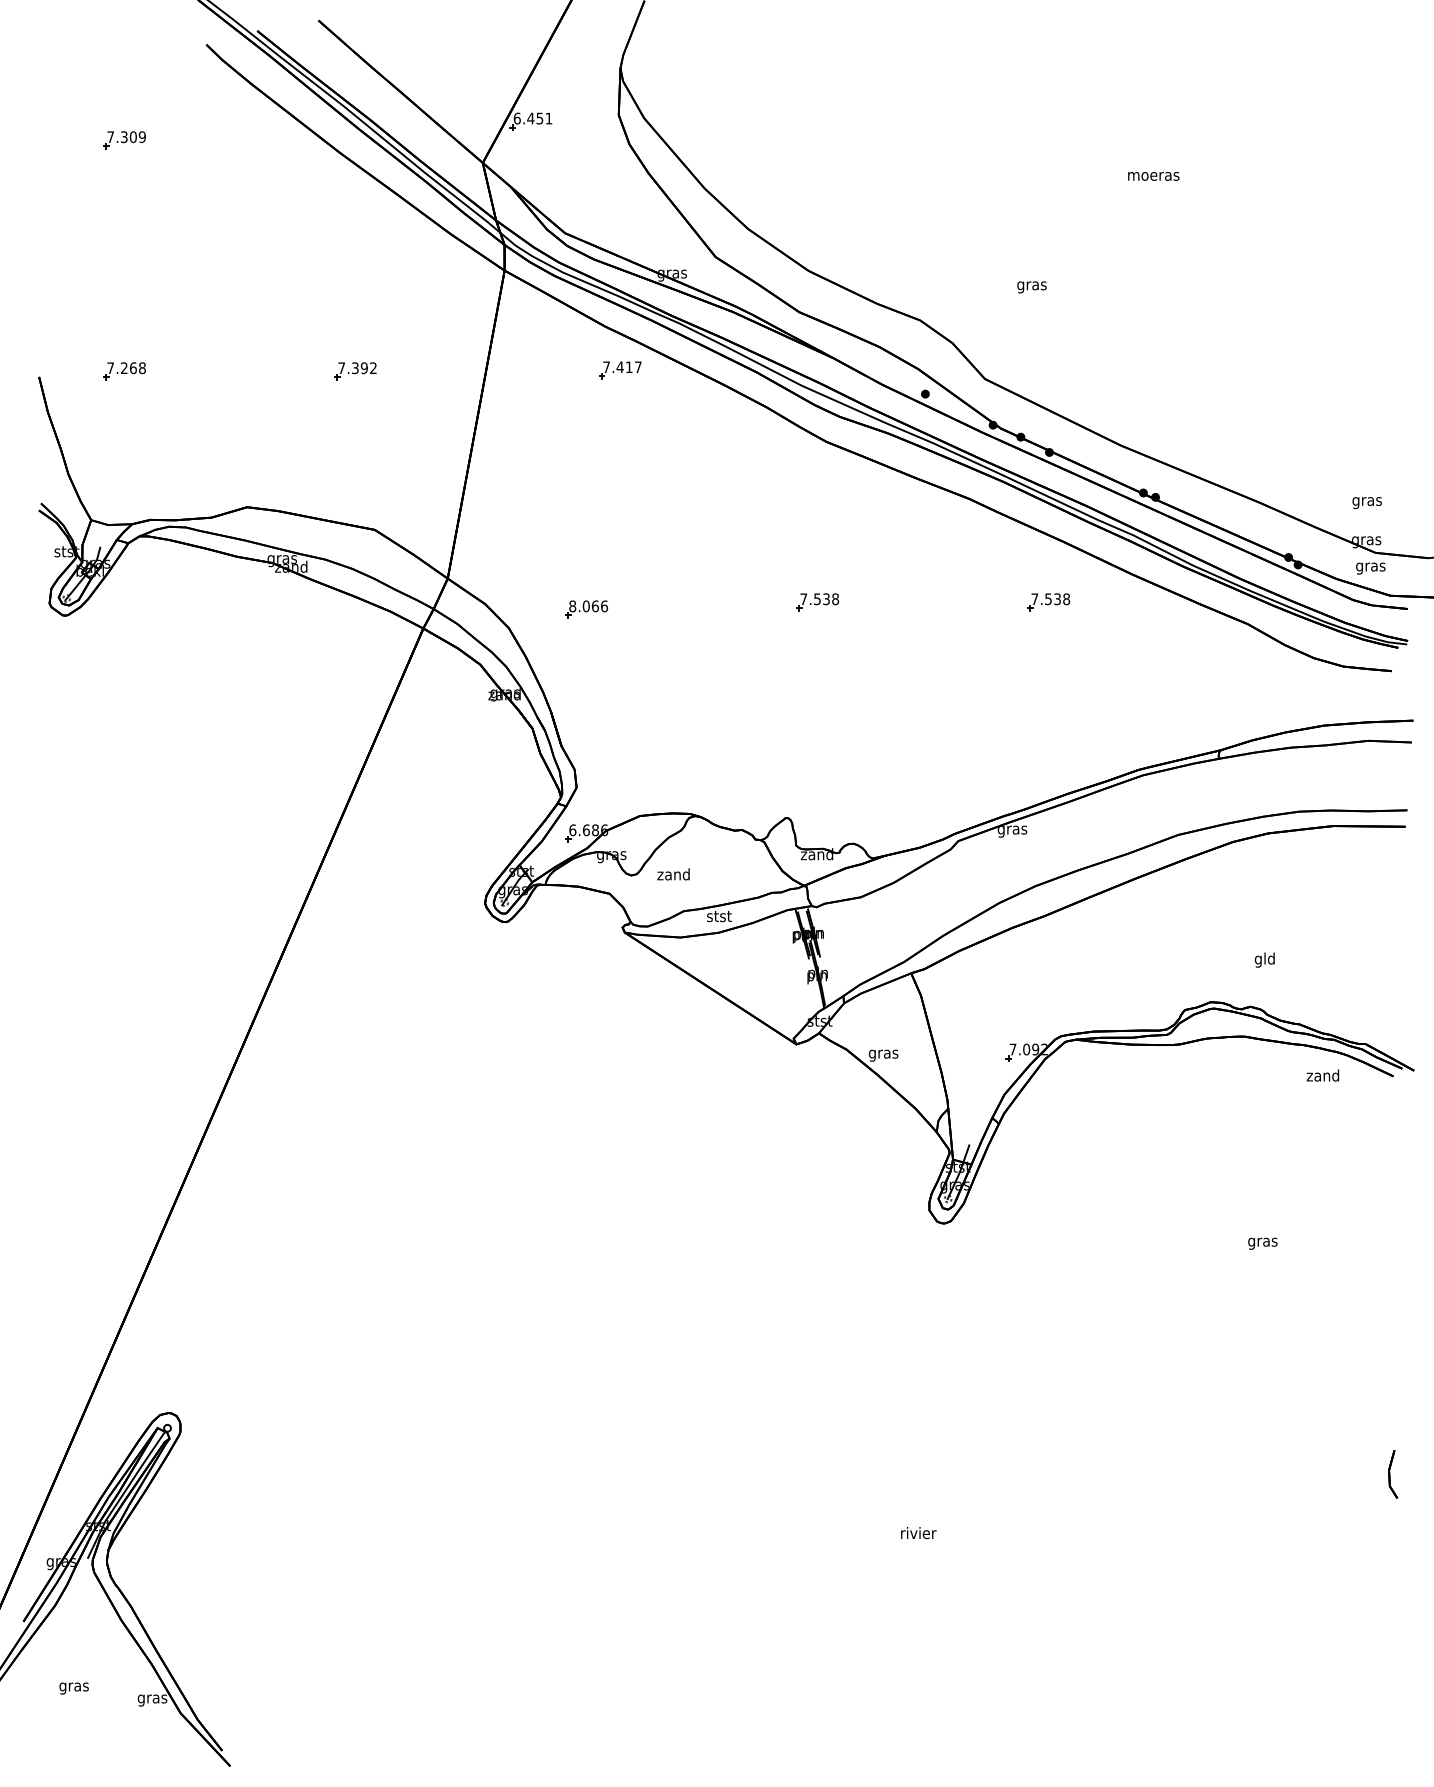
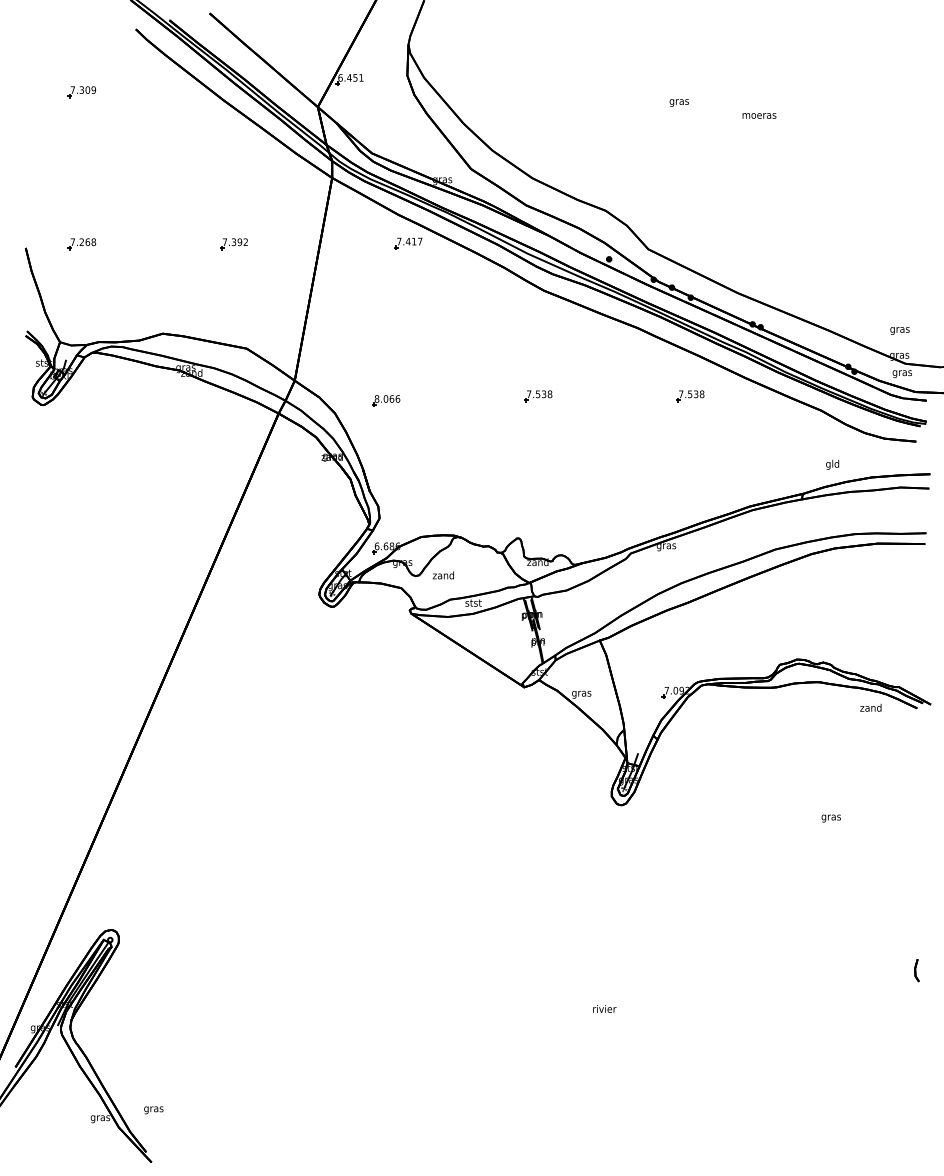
text: (1030, 286) -> (678, 102), moved
text: (1264, 959) -> (832, 464), moved
part: (1392, 1474) -> (916, 970), size x0.71
text: (73, 1688) -> (153, 1110), moved

